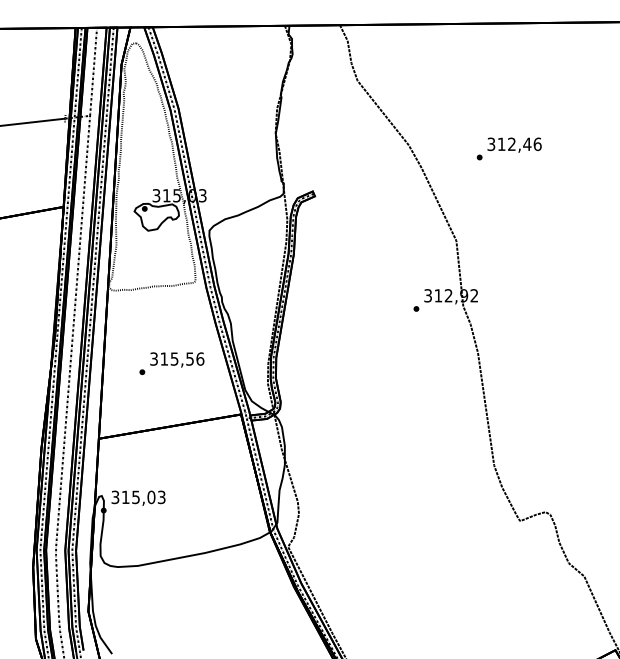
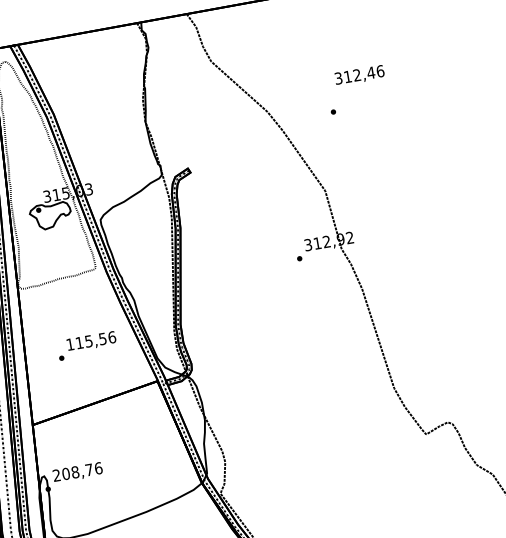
text: (514, 144) -> (359, 75), moved
text: (153, 358) -> (69, 344), 315,56 -> 115,56
text: (138, 497) -> (77, 472), 315,03 -> 208,76

